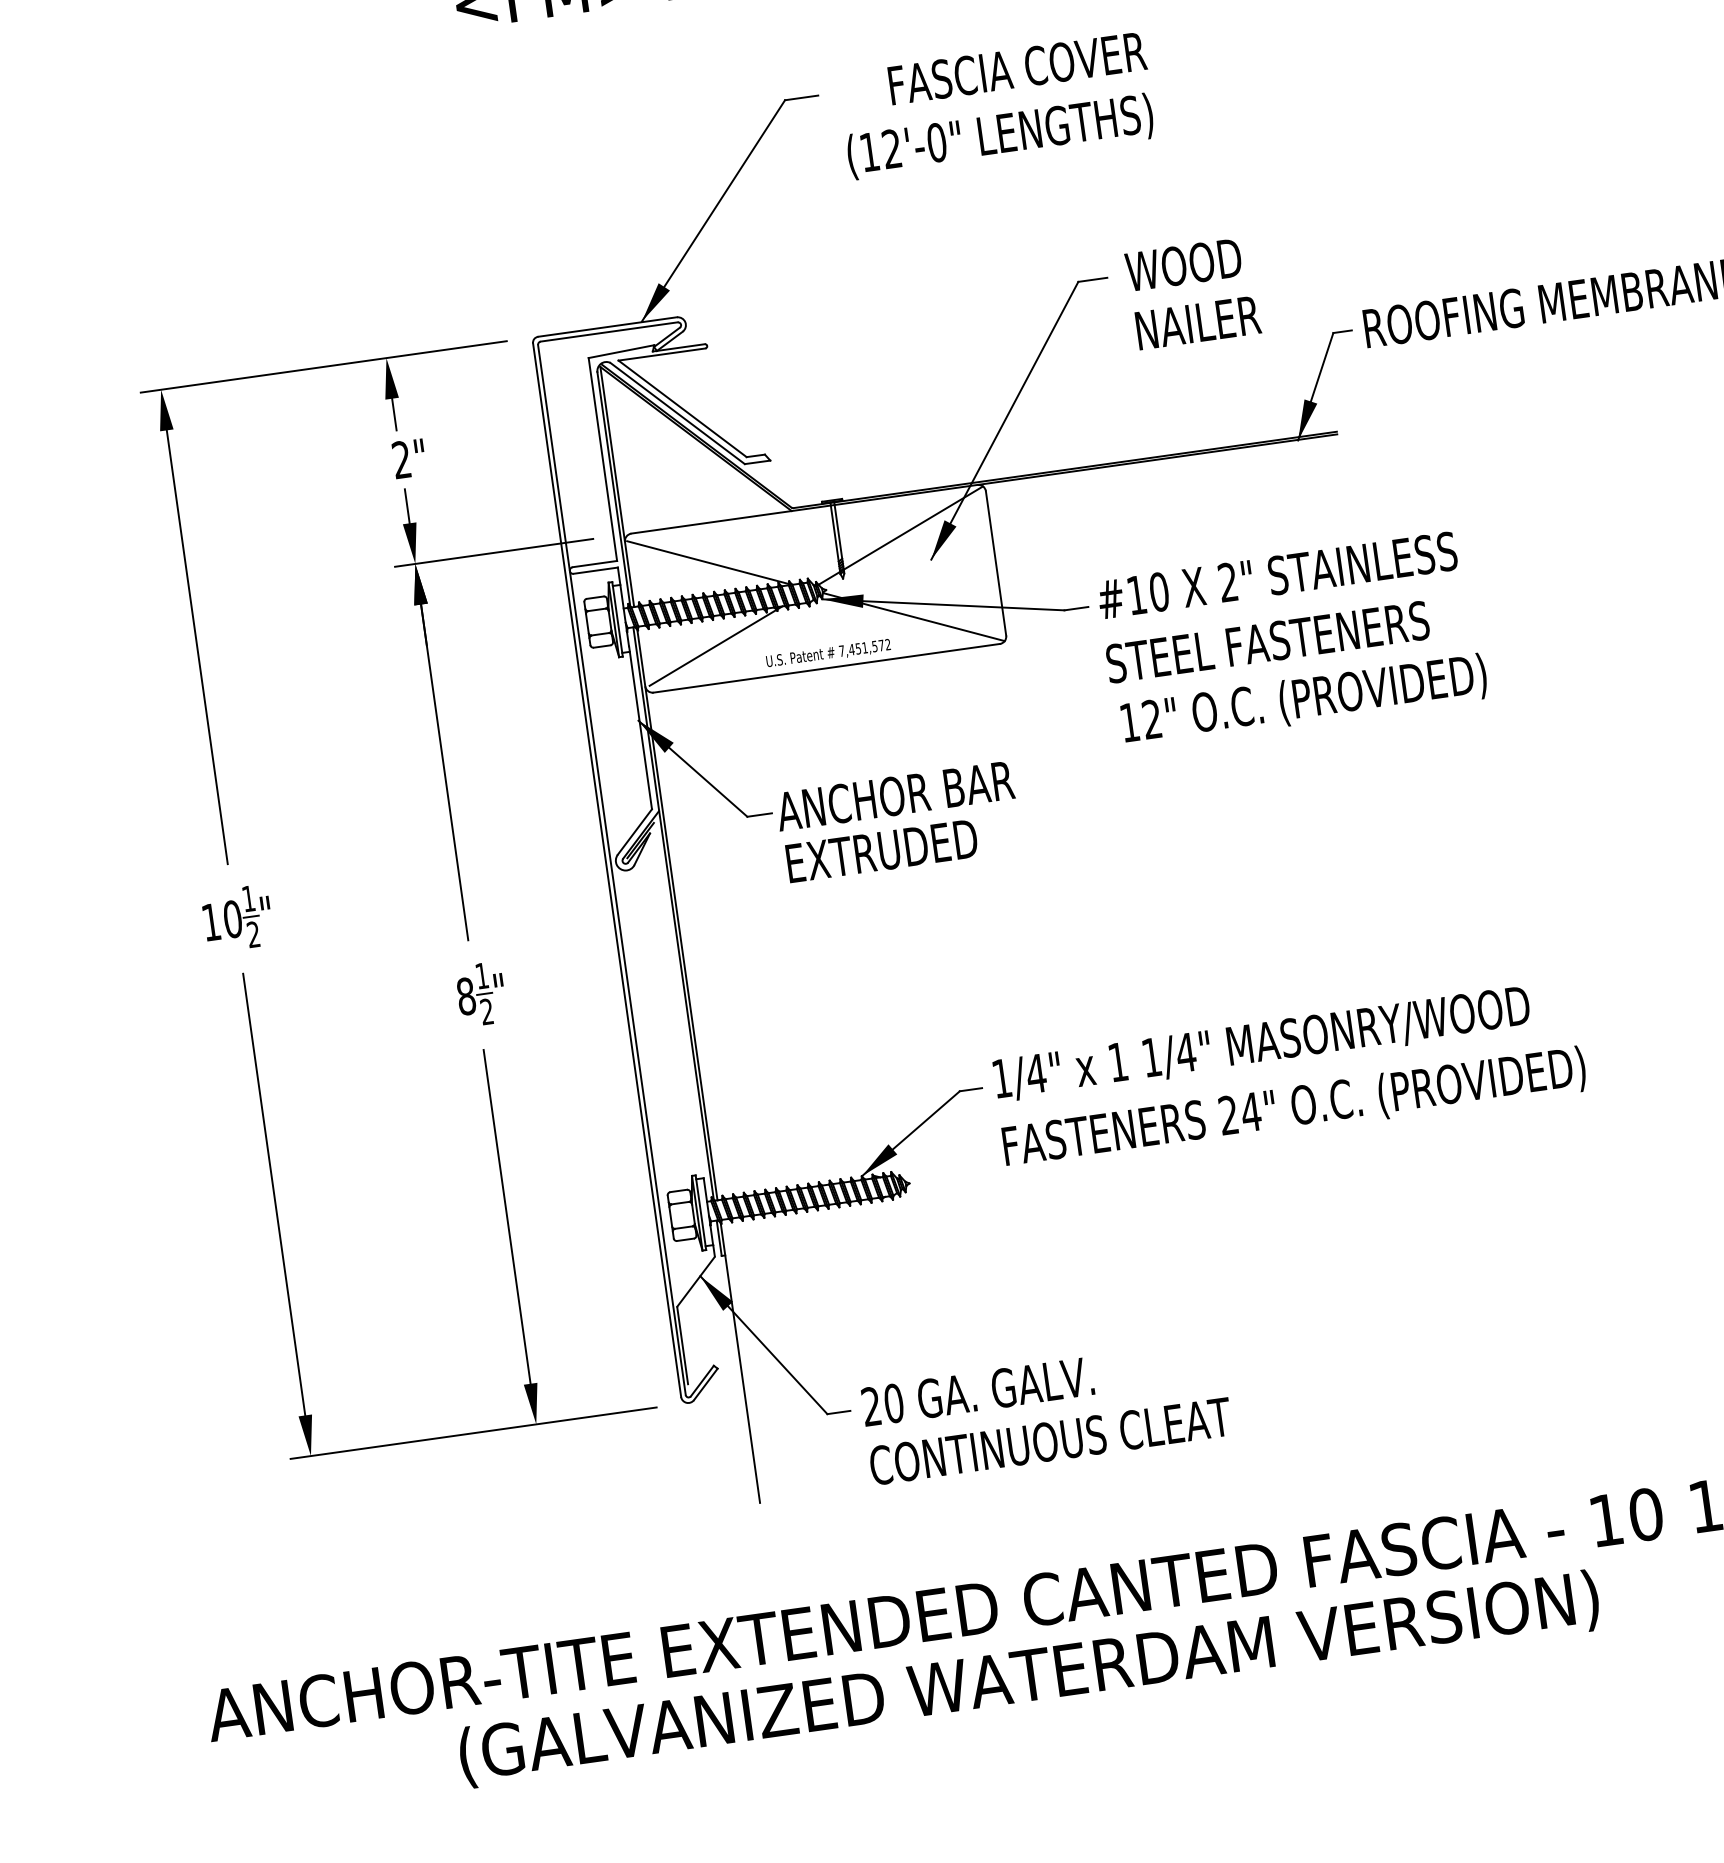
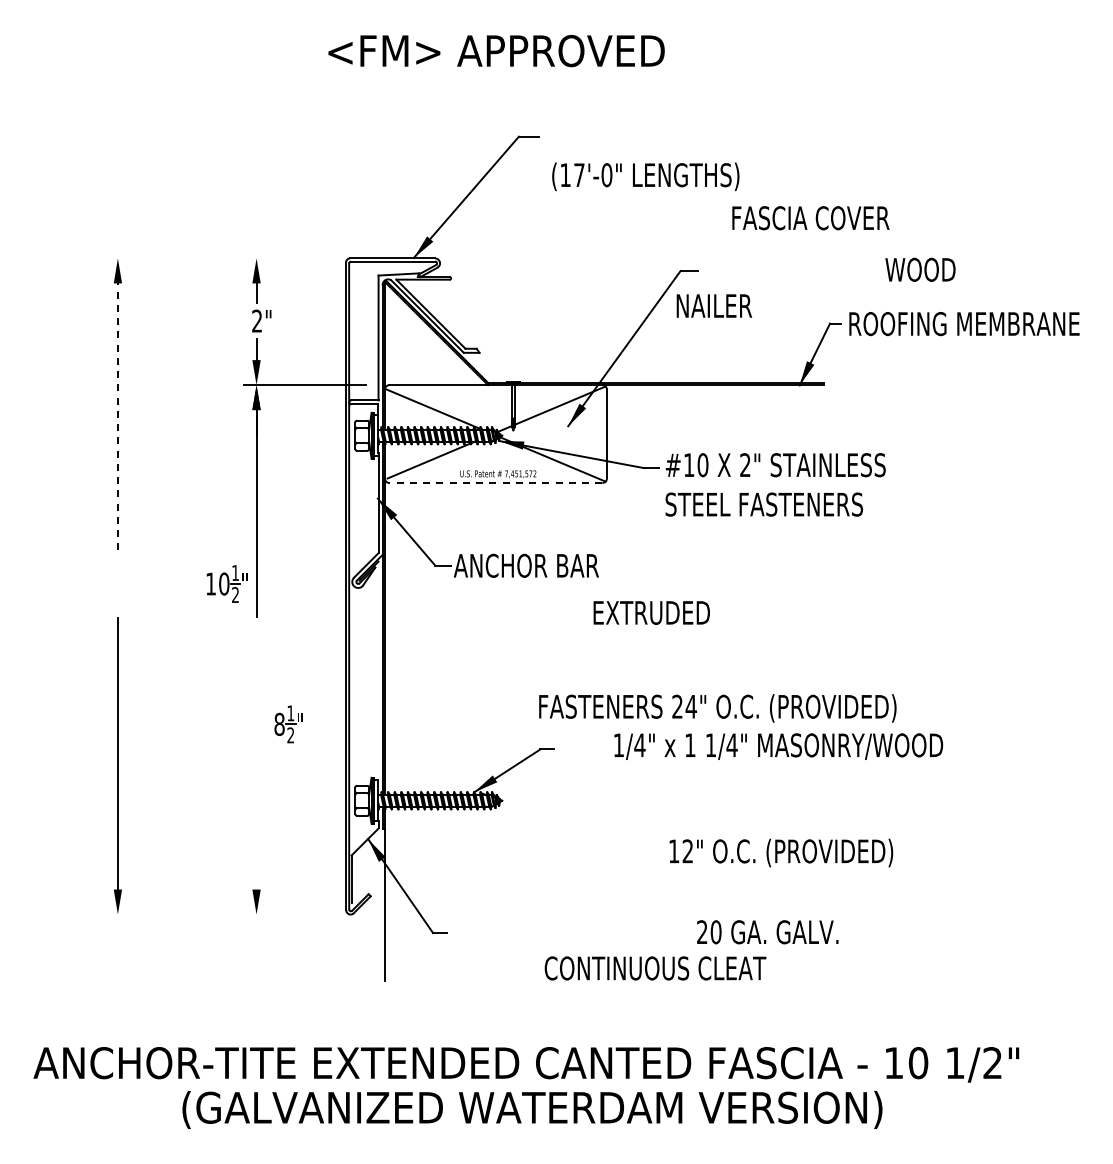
text: (1016, 69) -> (810, 218), moved
text: (892, 147) -> (579, 174), (12'-0" -> (17'-0"
text: (1183, 264) -> (920, 269), moved
text: (1198, 321) -> (714, 305), moved
line: (322, 367) -> (217, 258), removed
line: (196, 646) -> (117, 416), solid -> dashed
line: (825, 667) -> (495, 482), solid -> dashed
text: (1304, 699) -> (781, 852), moved
text: (881, 850) -> (651, 612), moved
part: (236, 917) -> (226, 583), moved
part: (480, 994) -> (288, 724), moved
text: (1261, 1043) -> (778, 746), moved
text: (1294, 1109) -> (717, 708), moved
line: (506, 1216) -> (256, 786), removed
text: (977, 1392) -> (767, 932), moved
line: (472, 1433) -> (217, 914), removed
text: (1050, 1441) -> (655, 968), moved

